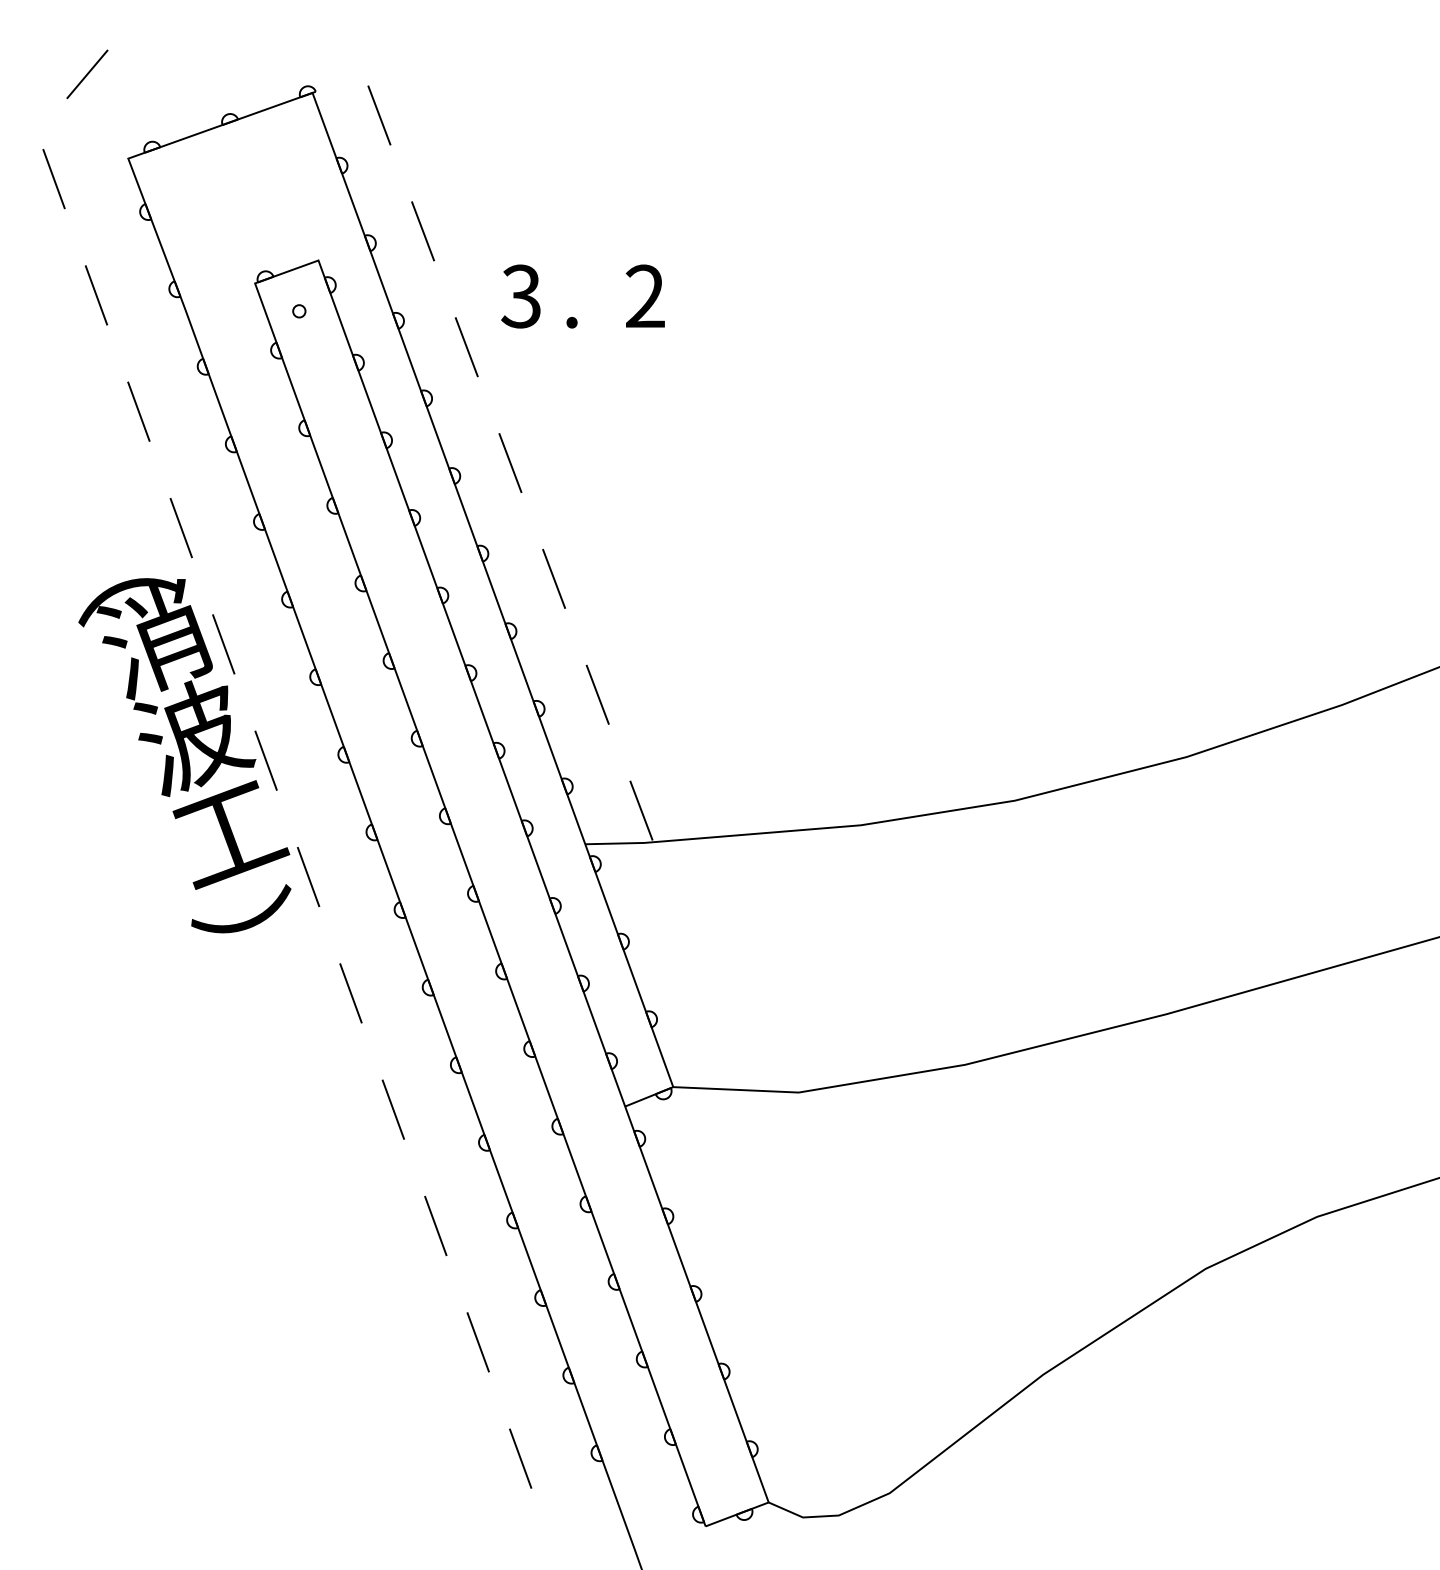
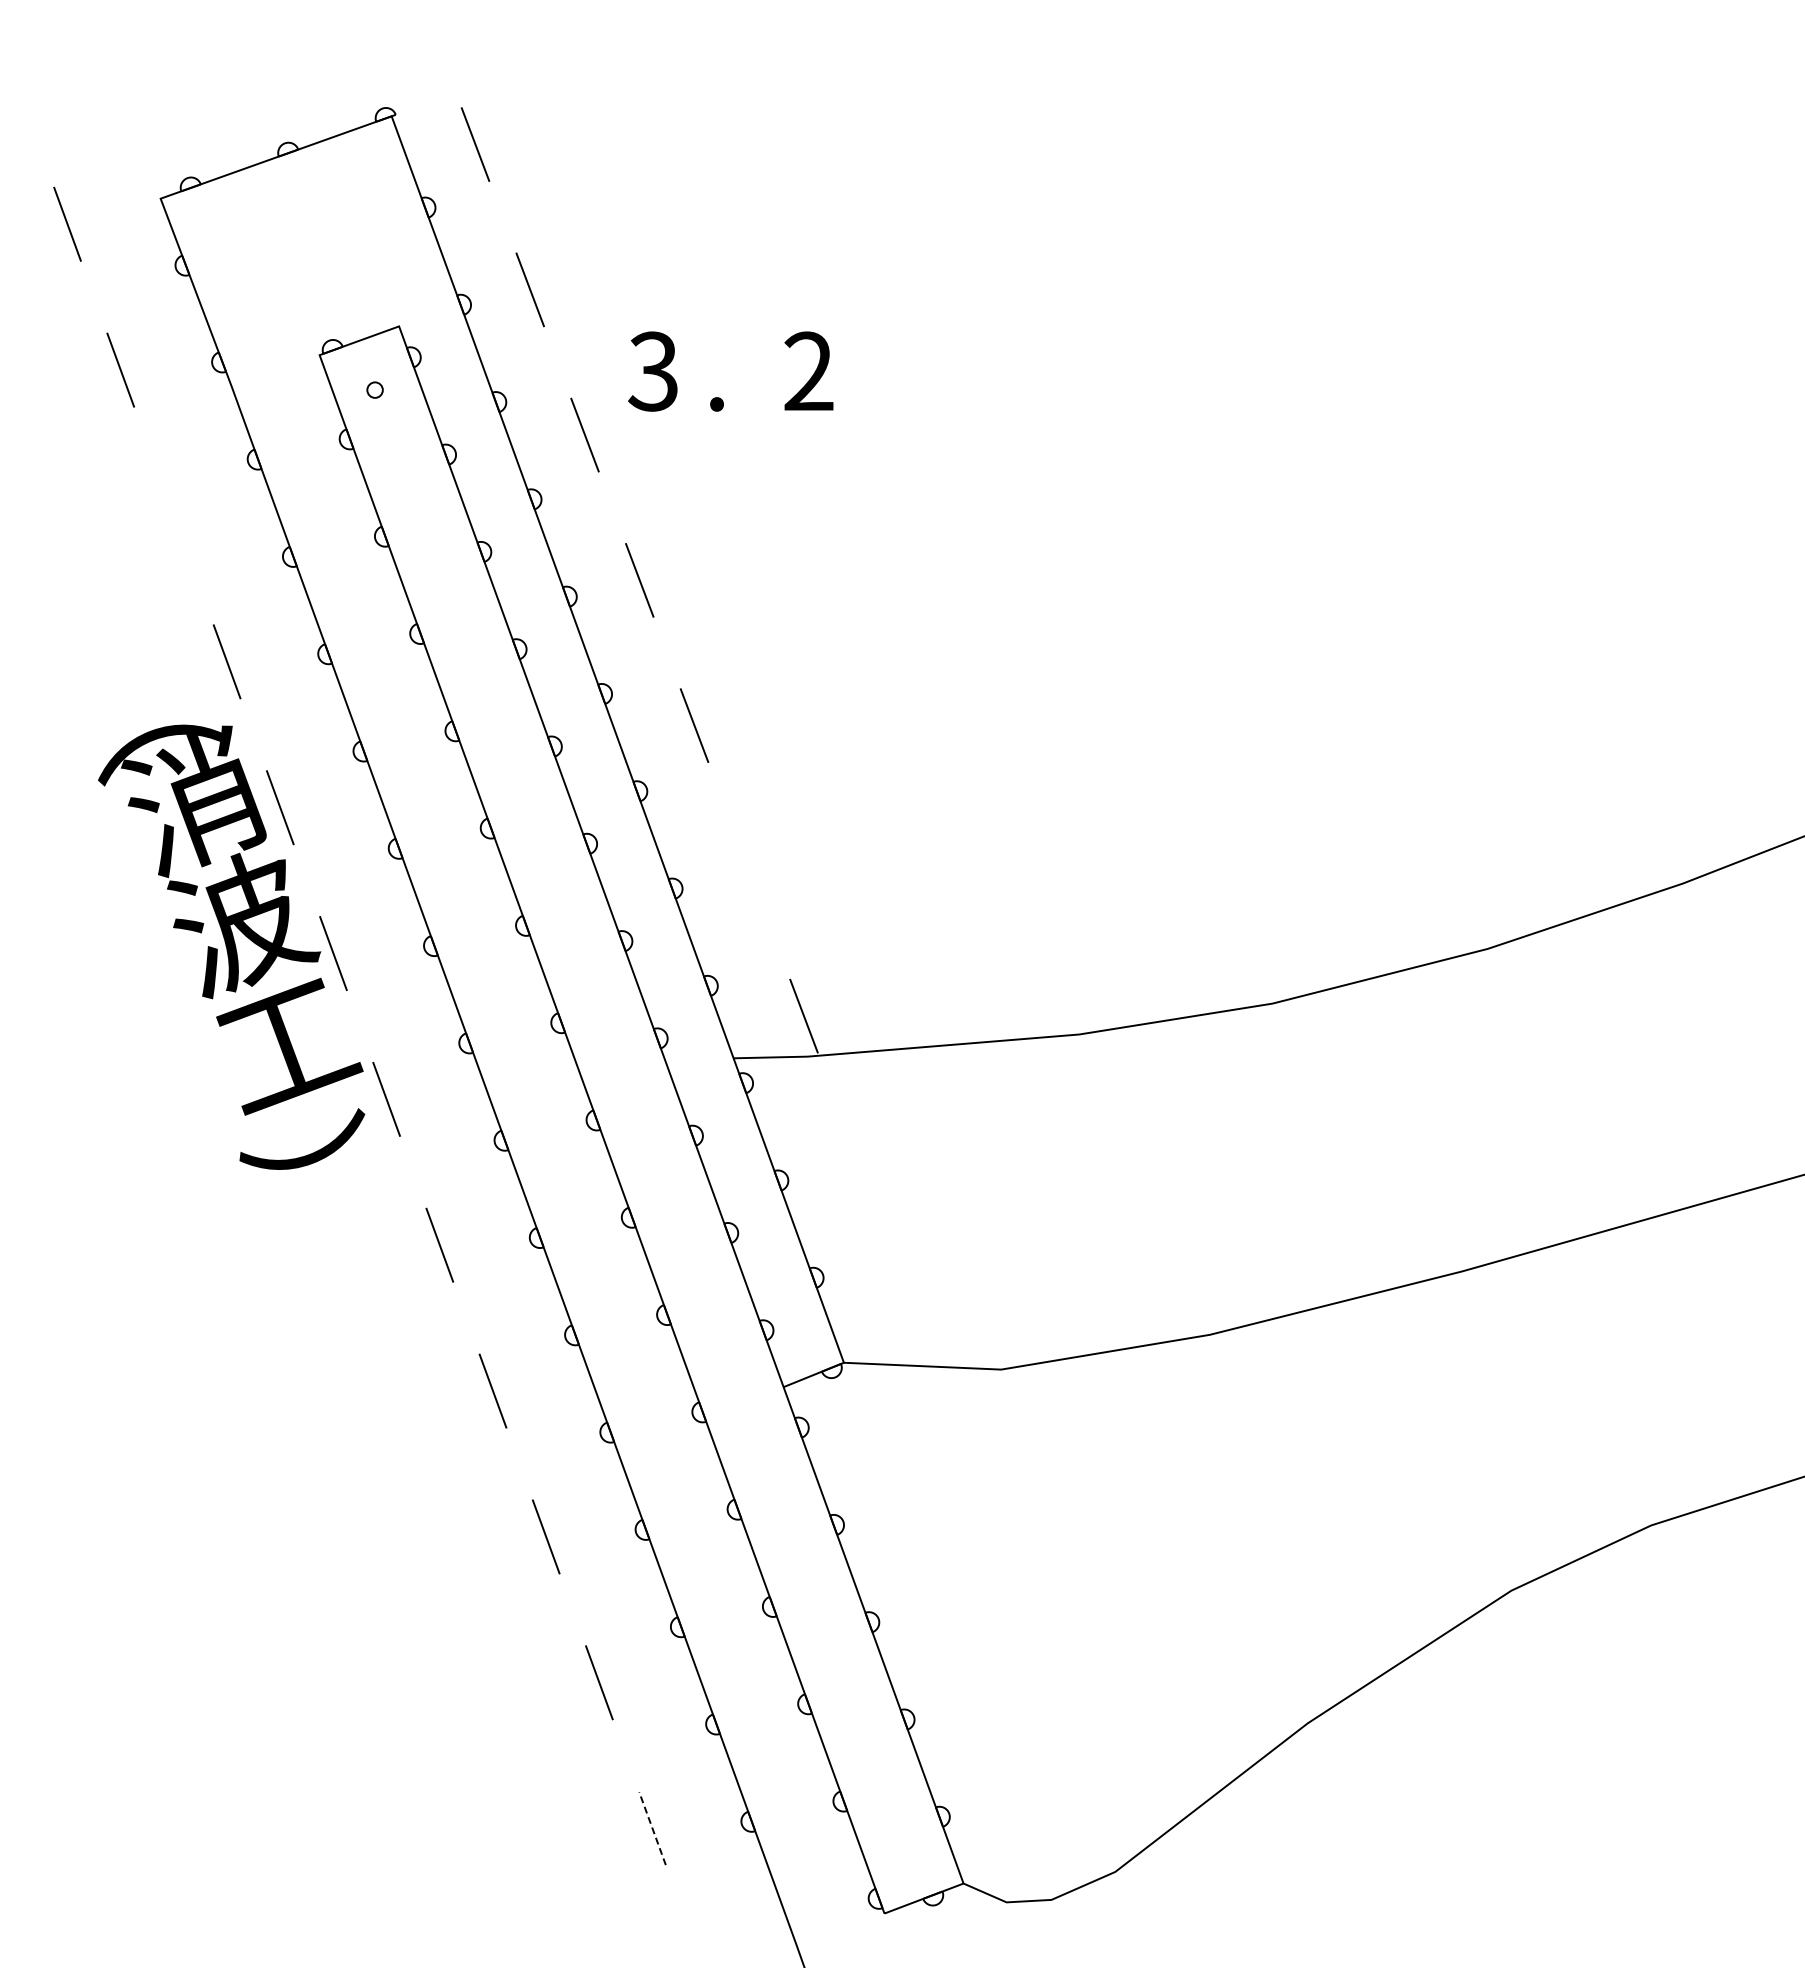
line: (87, 73) -> (109, 92), removed
line: (138, 411) -> (173, 515), removed
line: (597, 694) -> (748, 870), removed
line: (520, 1458) -> (652, 1828), solid -> dashed

